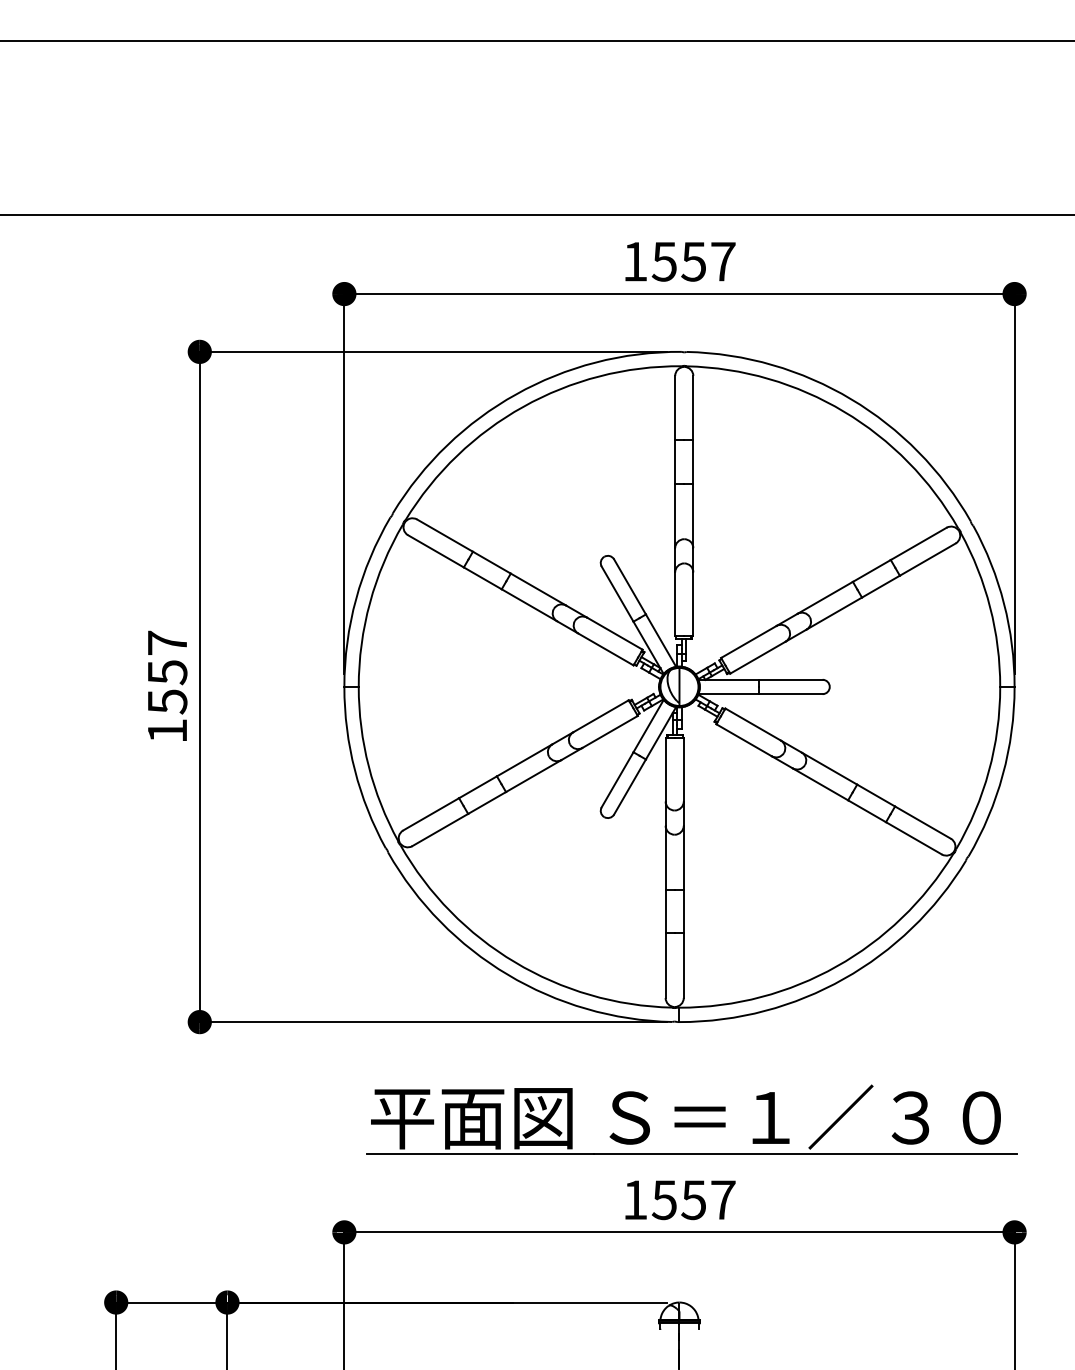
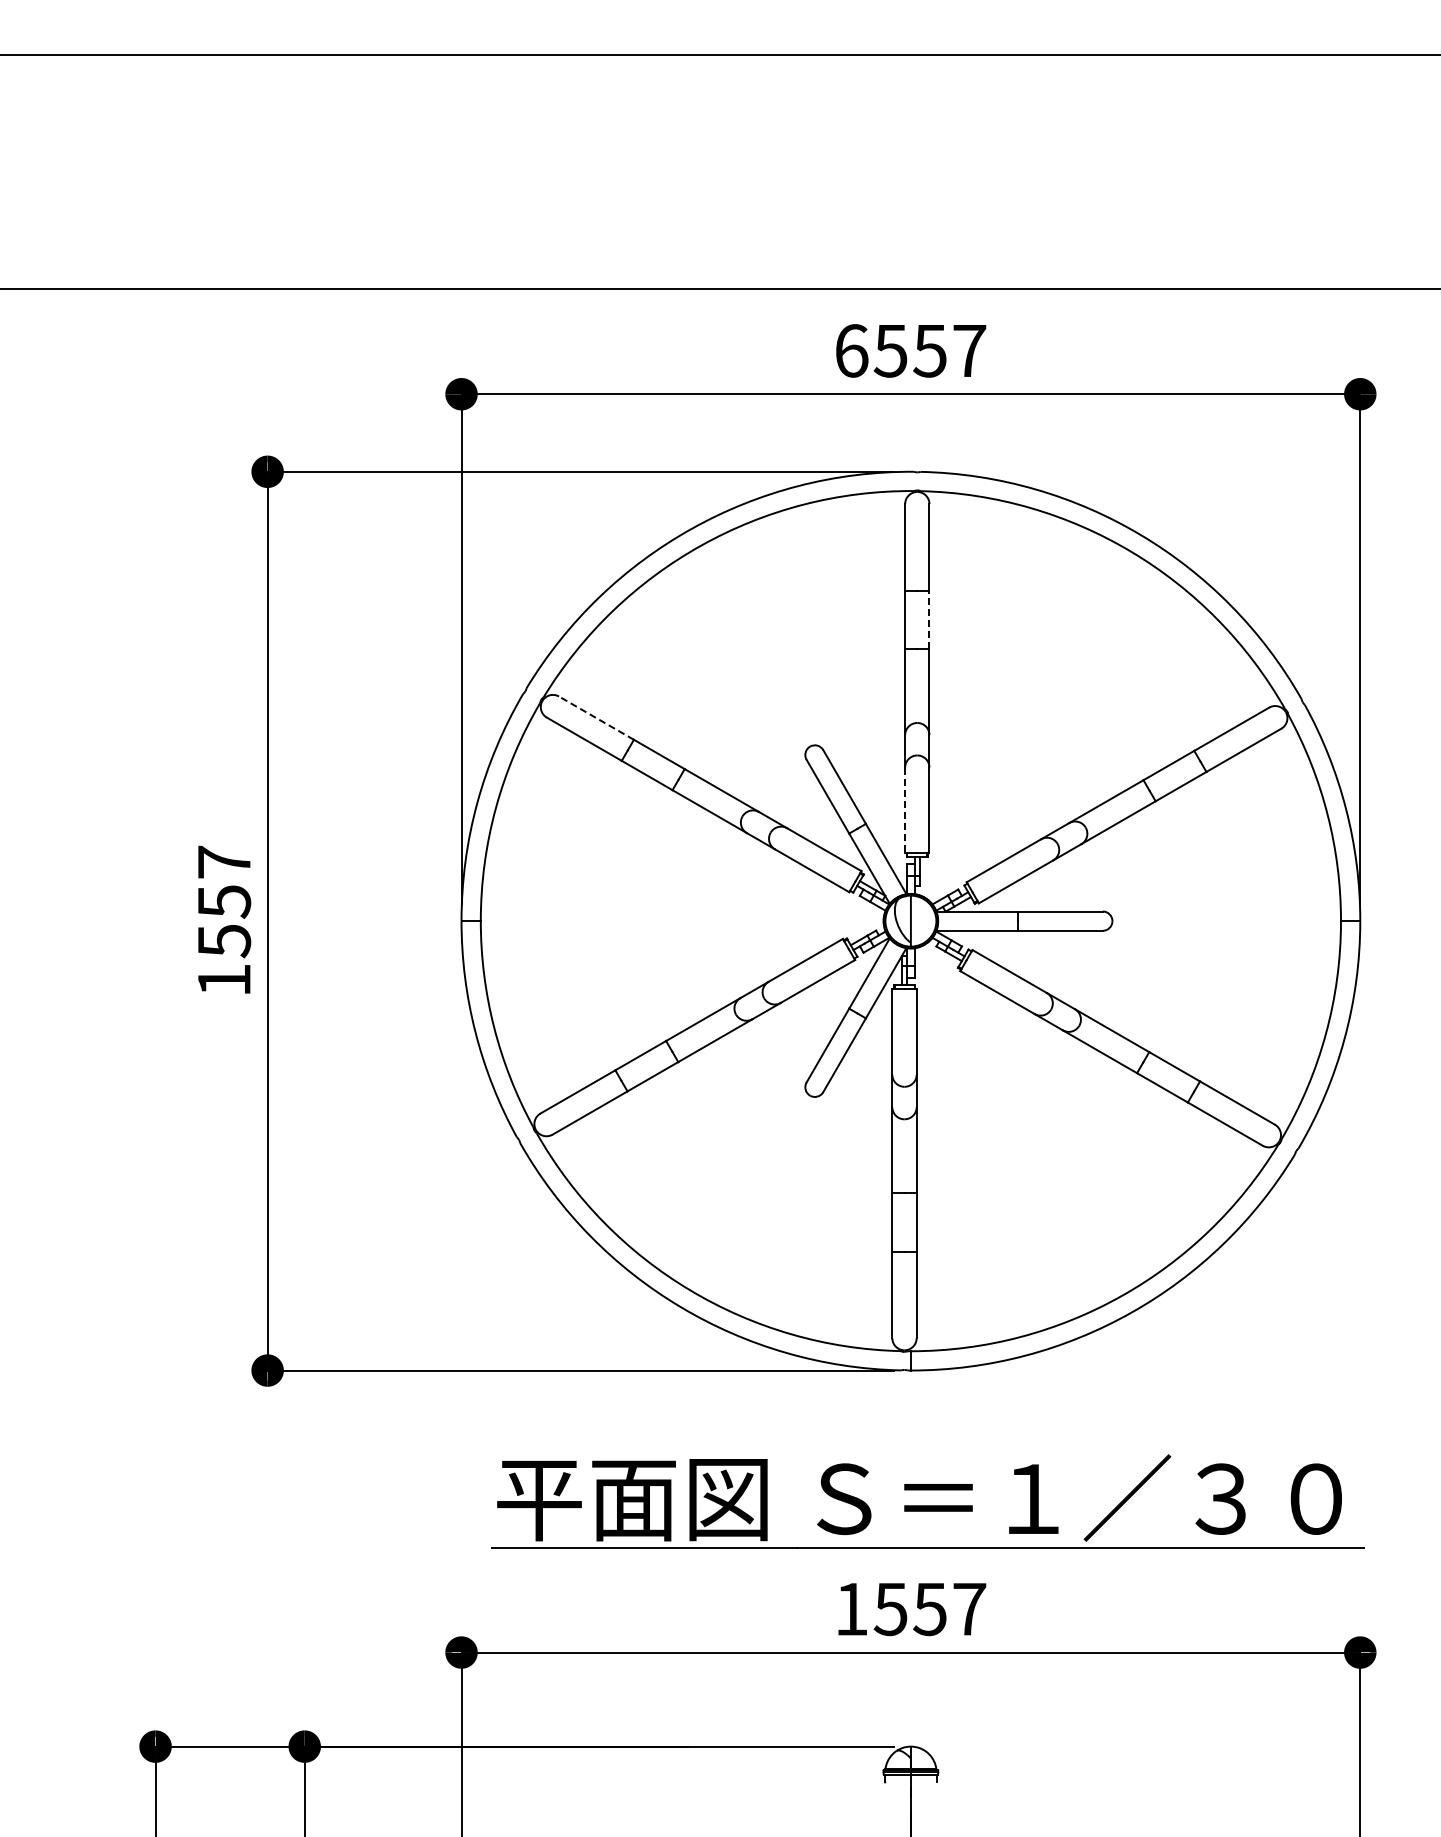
text: (635, 261) -> (852, 350), 1557 -> 6557
line: (693, 462) -> (929, 619), solid -> dashed
line: (445, 535) -> (596, 717), solid -> dashed
line: (675, 604) -> (905, 810), solid -> dashed

